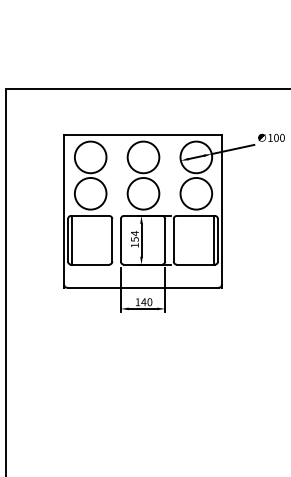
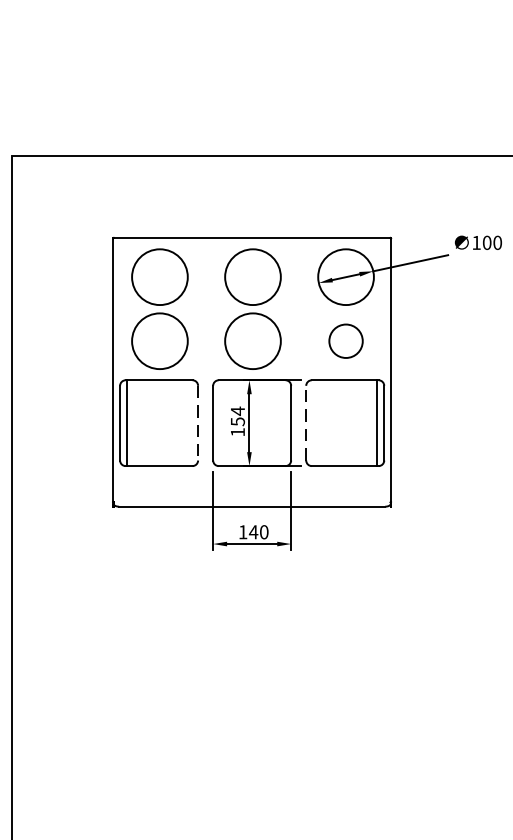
circle: (196, 193) -> (346, 340), size x0.6
line: (173, 239) -> (305, 421), solid -> dashed
line: (112, 240) -> (198, 423), solid -> dashed

